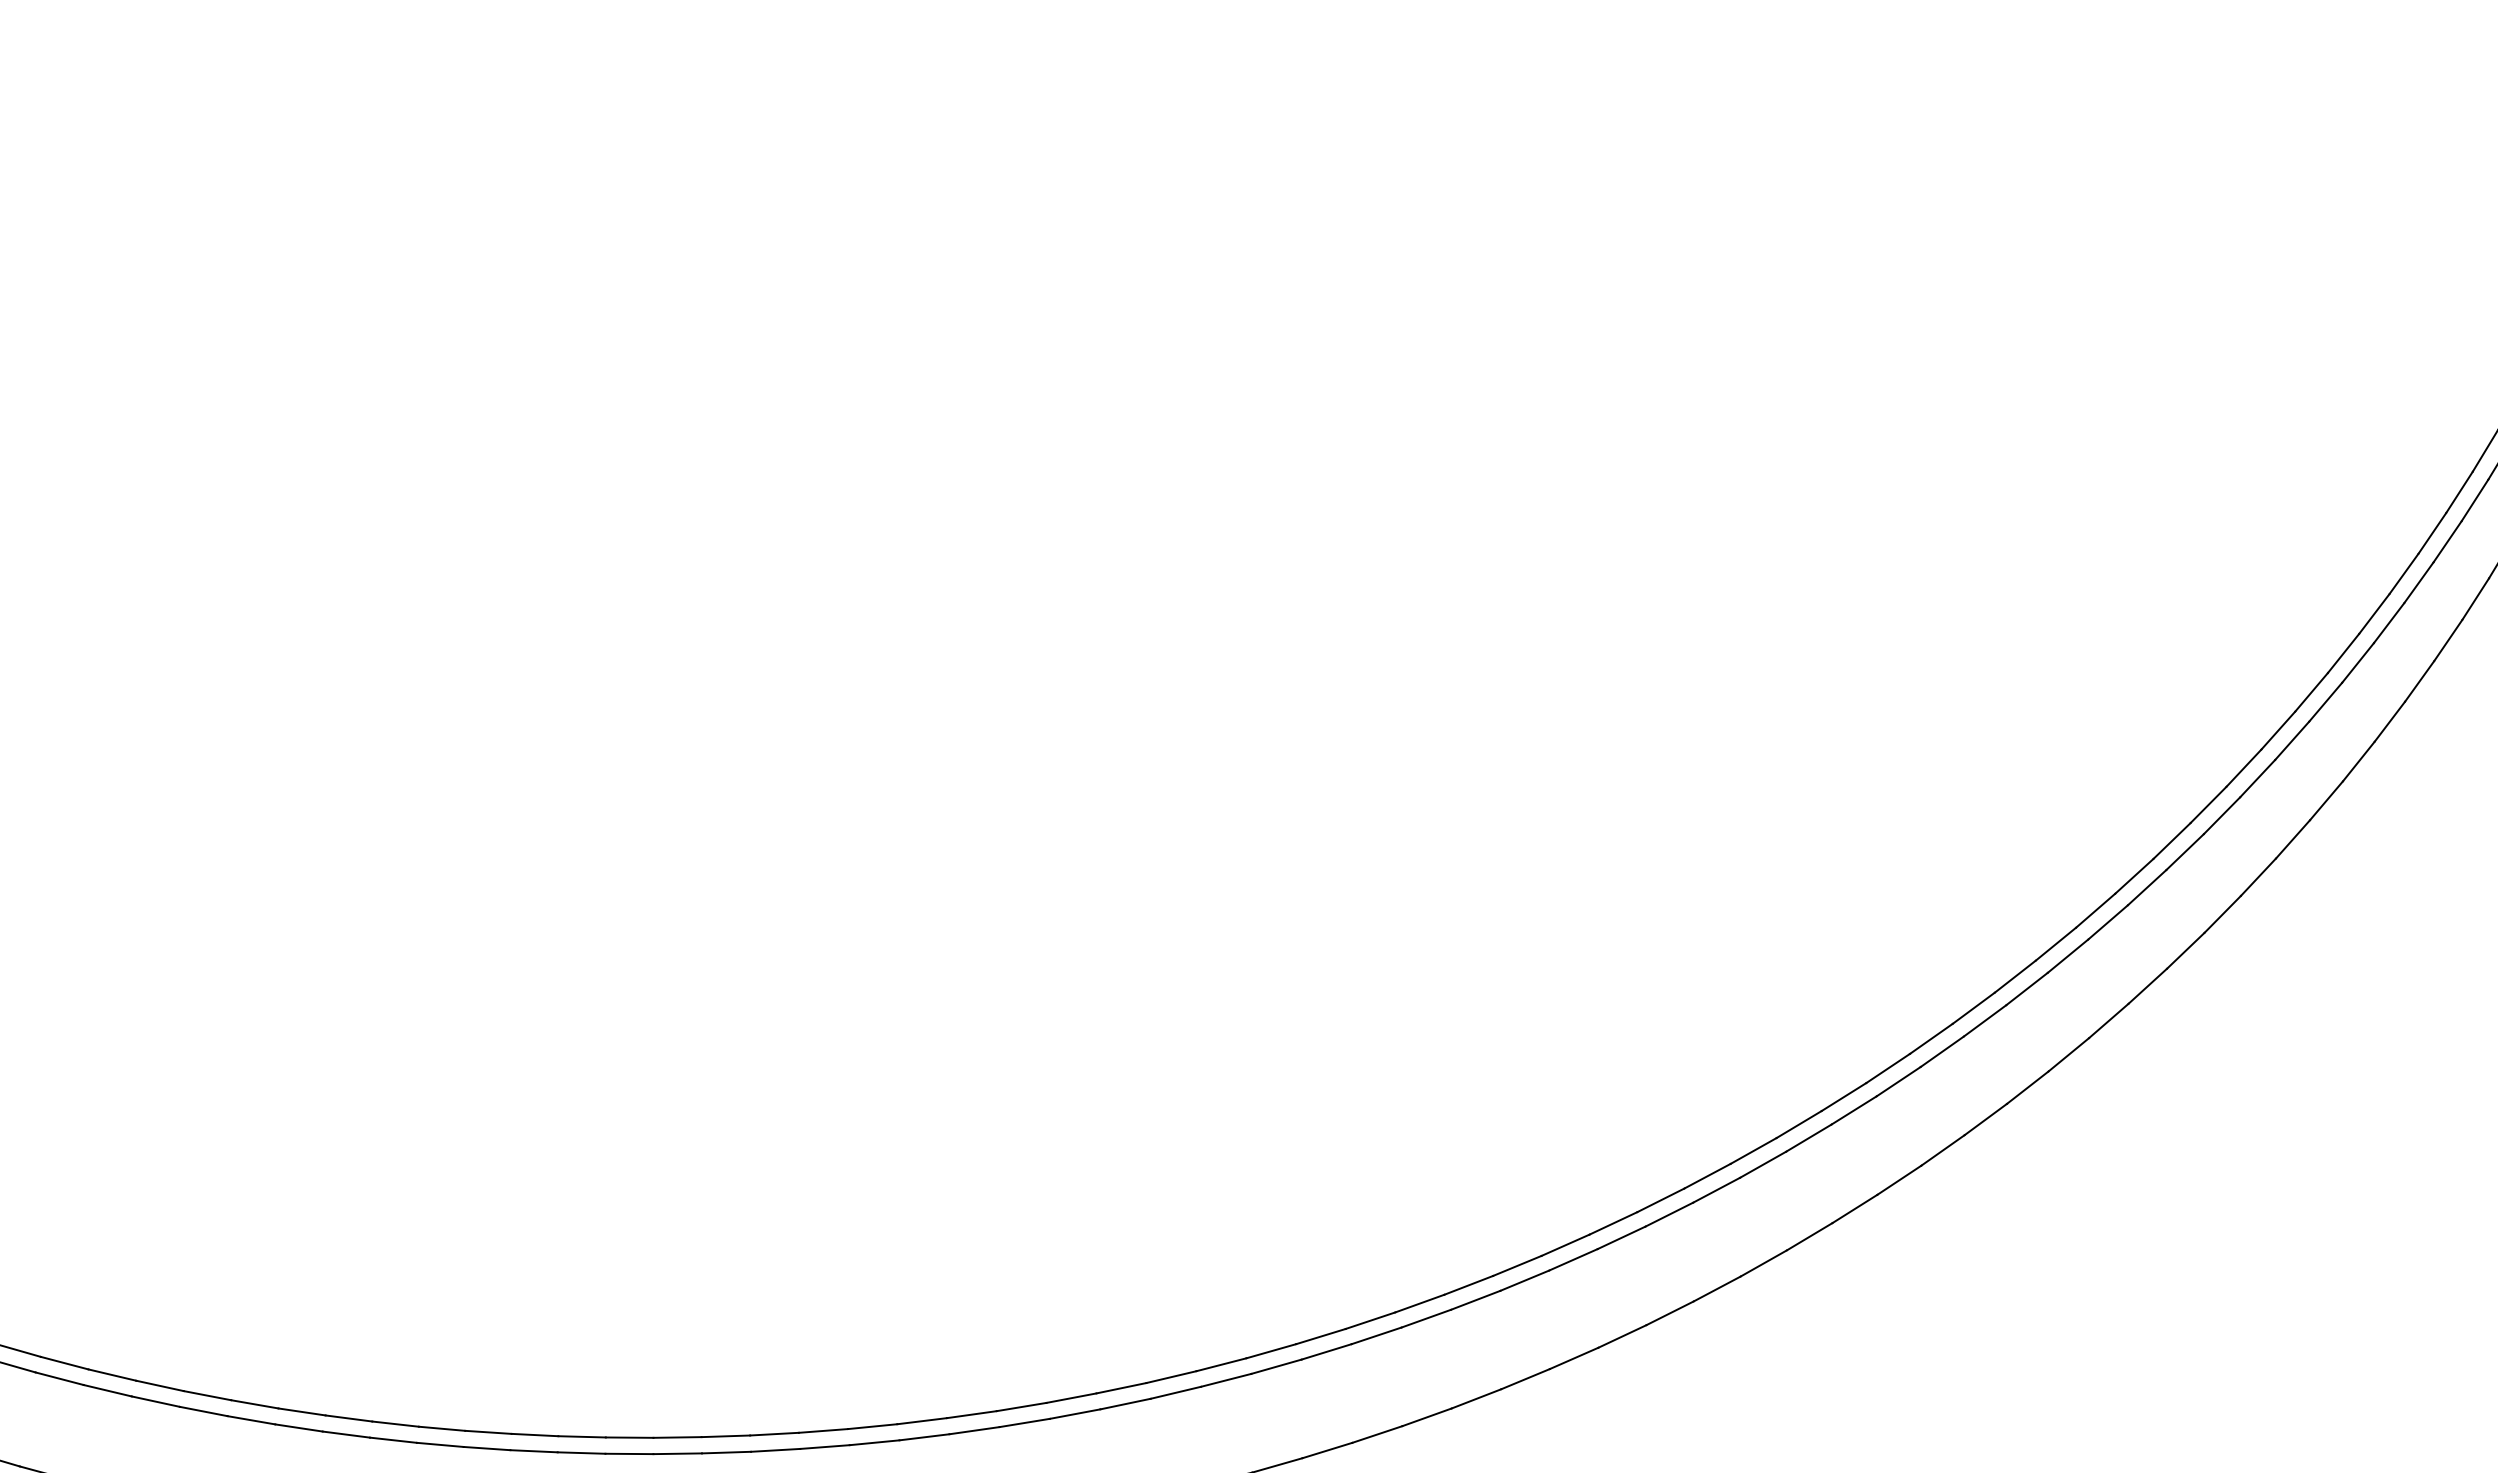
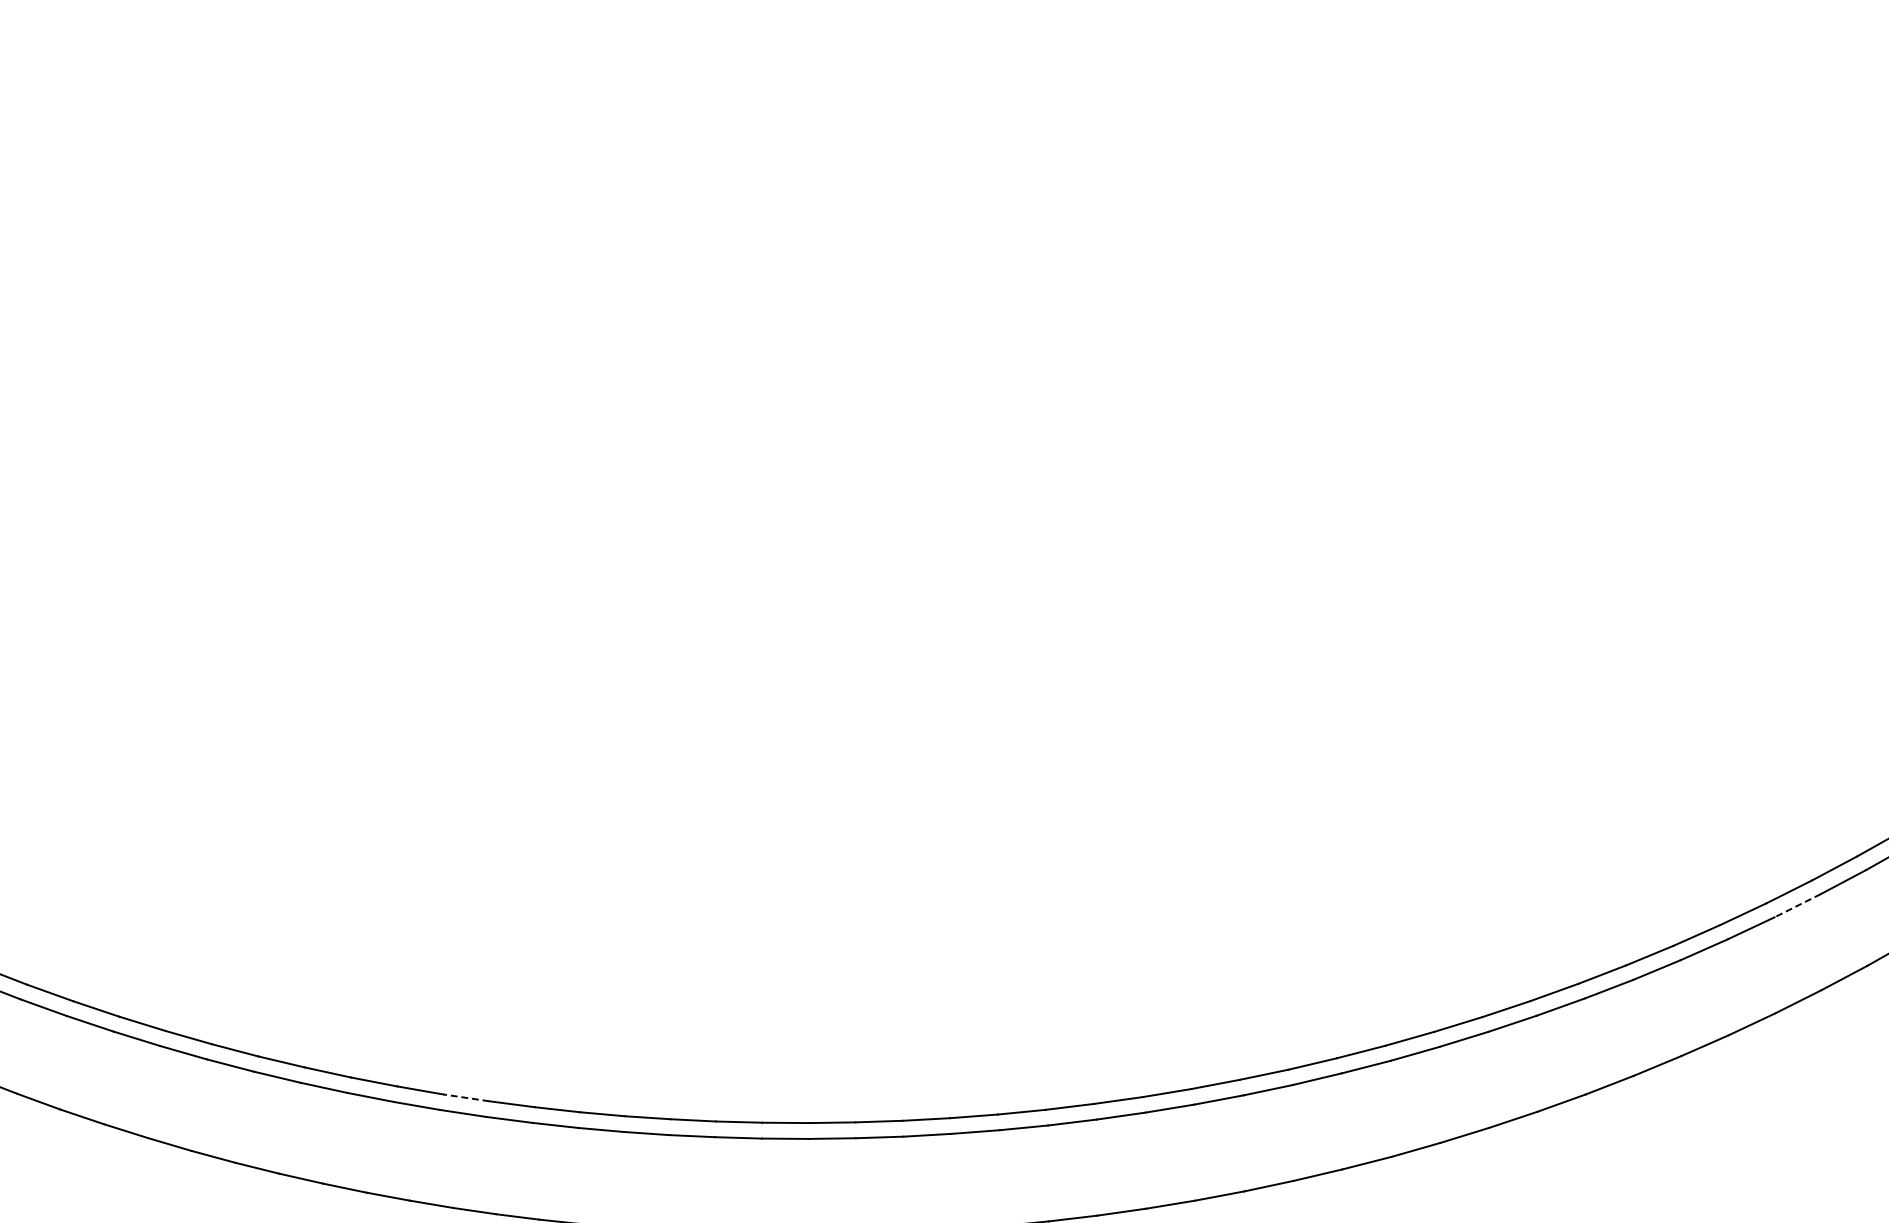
line: (1669, 1214) -> (1797, 905), solid -> dashed
line: (302, 1411) -> (466, 1097), solid -> dashed

